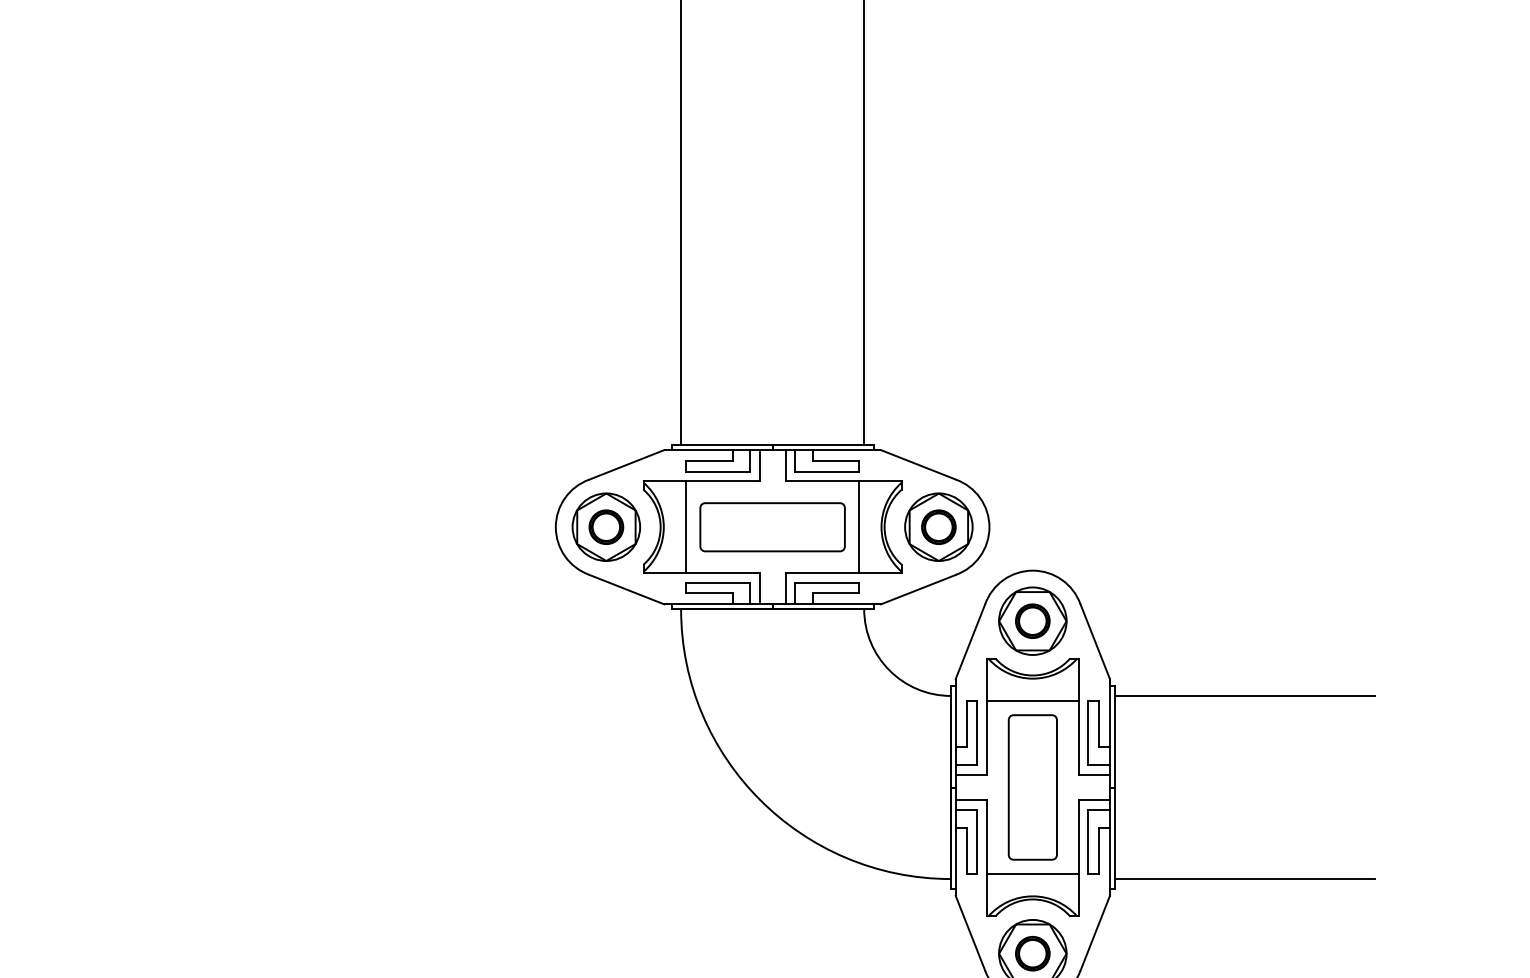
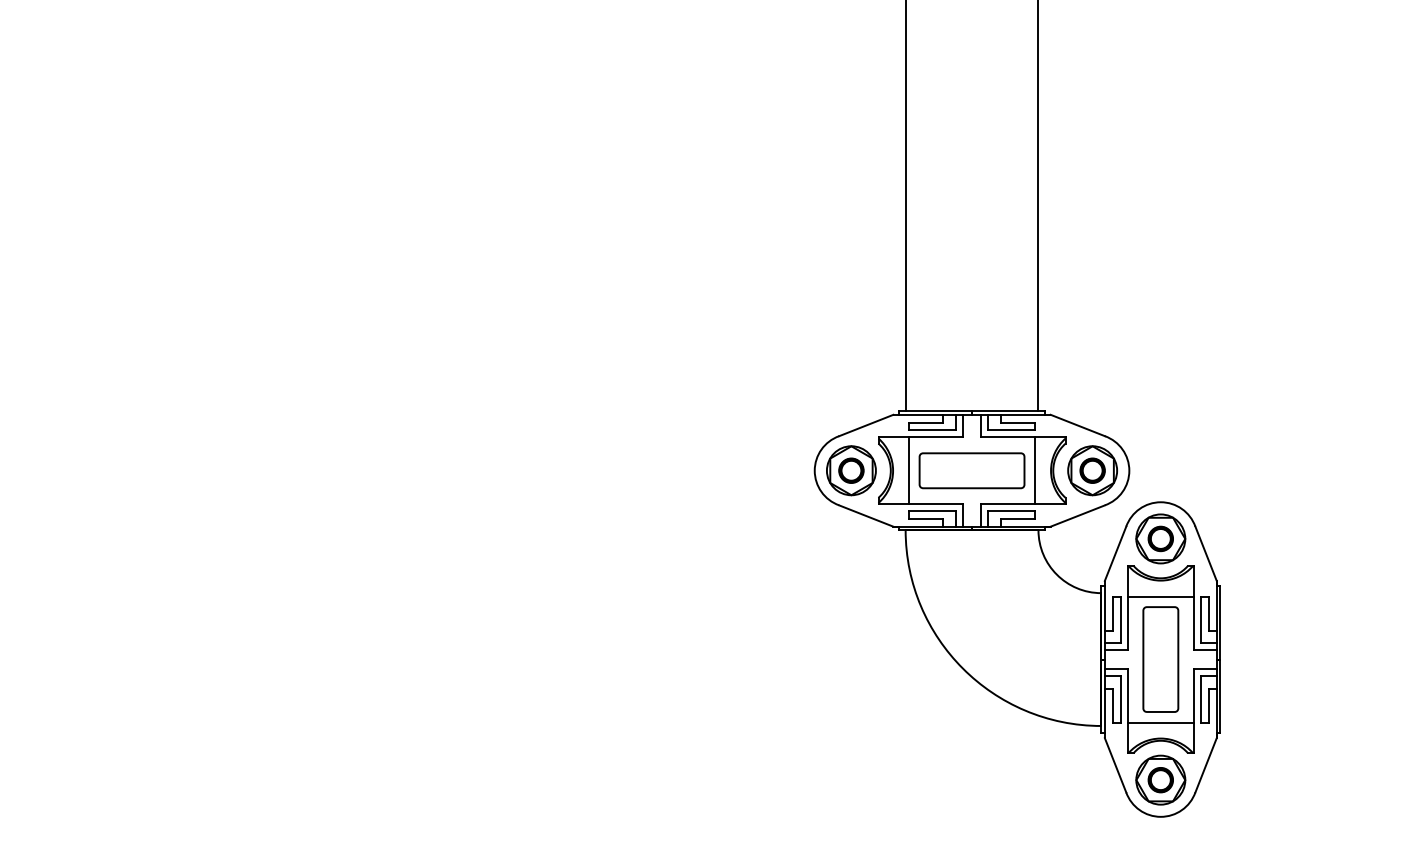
line: (1244, 696) -> (1314, 593), removed
line: (1244, 878) -> (1314, 725), removed

